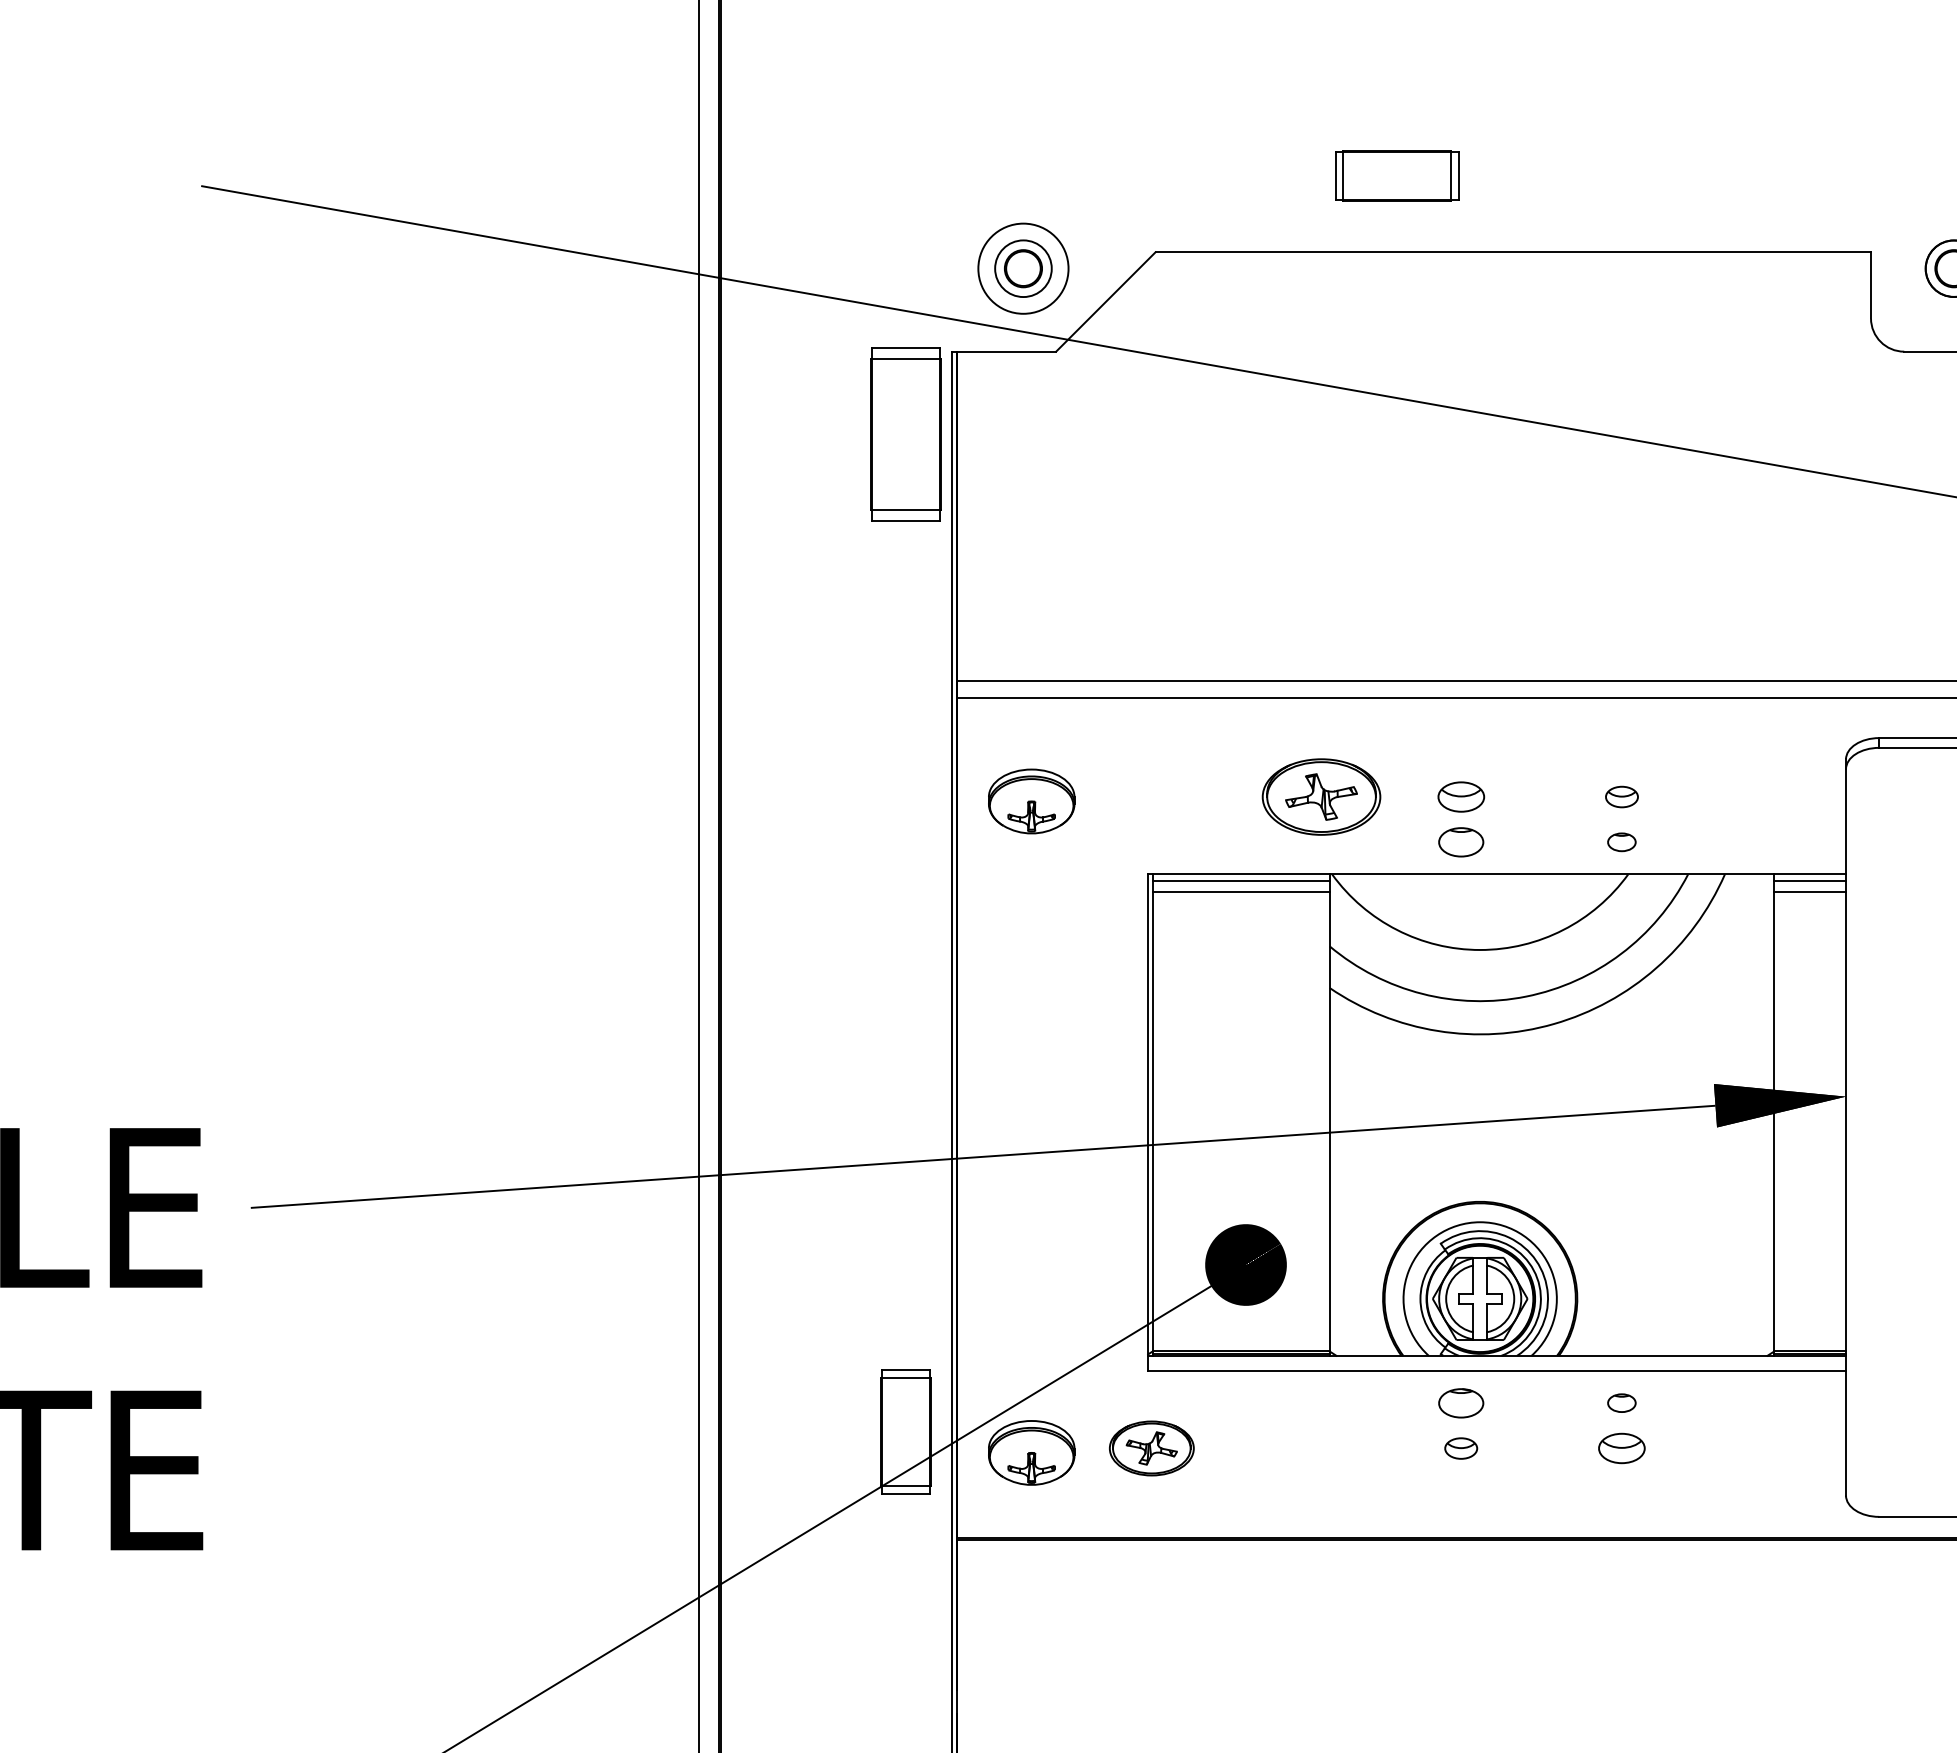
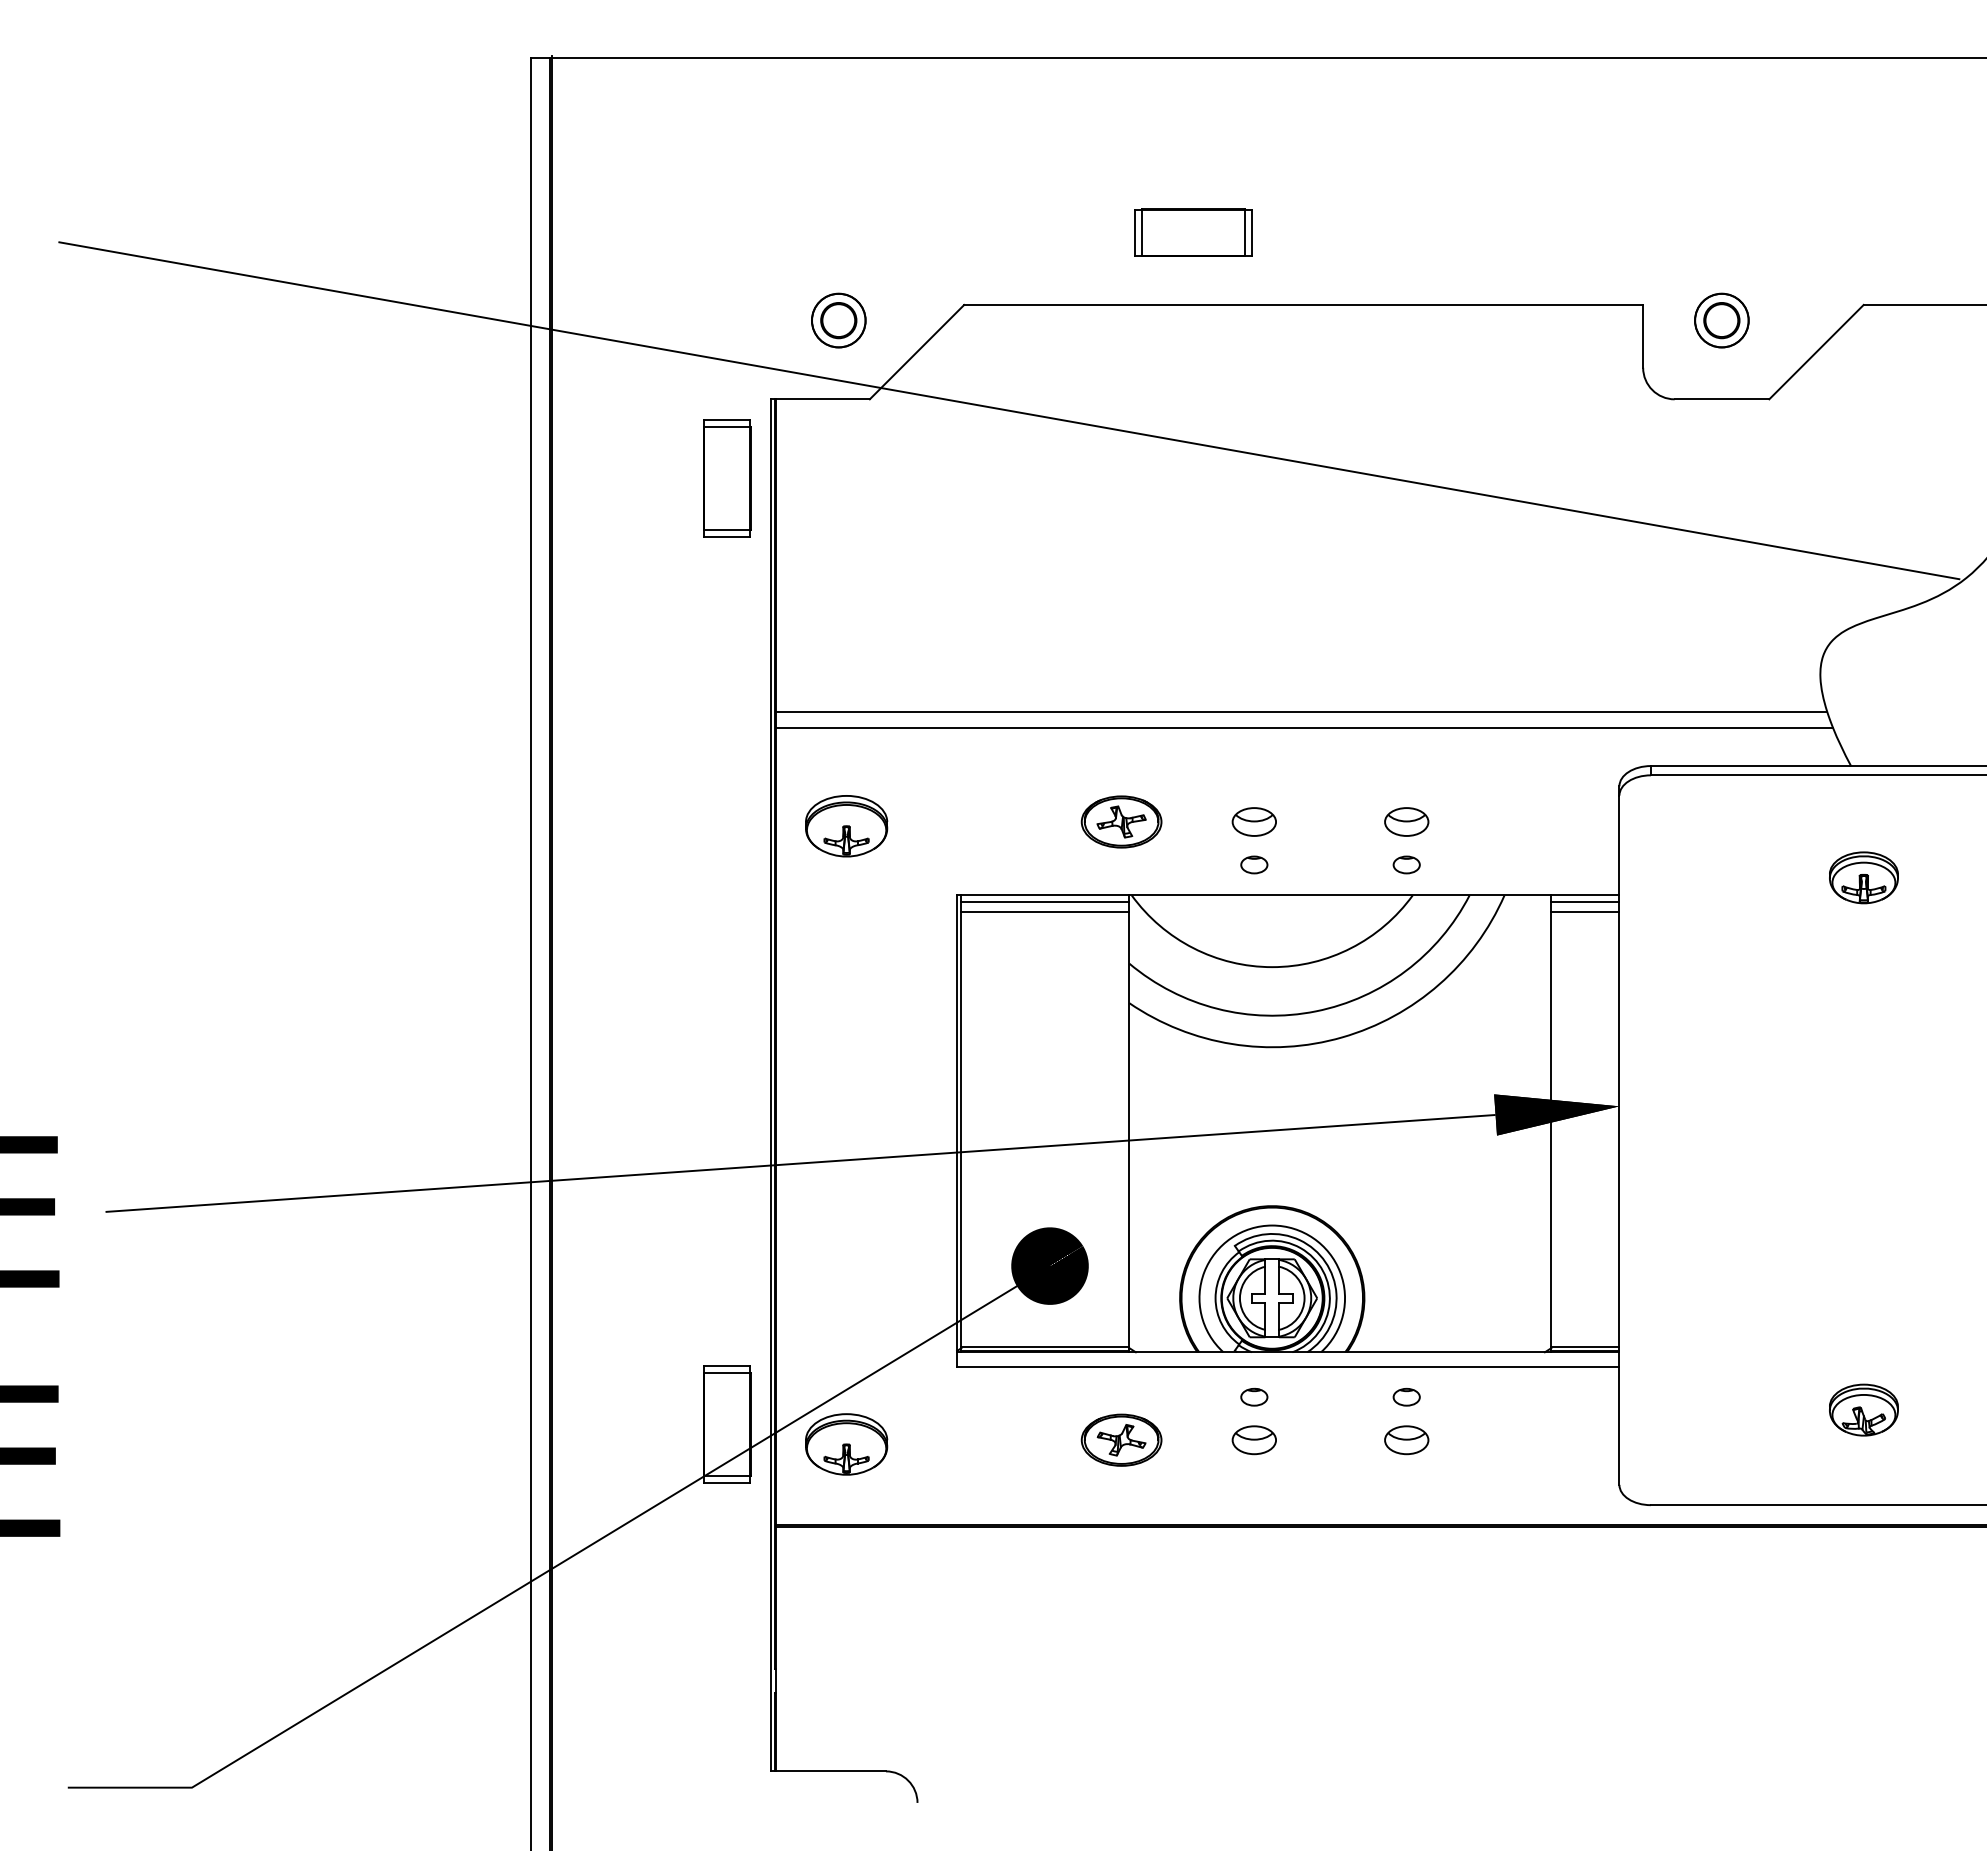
circle: (1023, 268) -> (838, 320), size x0.62
part: (906, 435) -> (727, 478), size x0.71
part: (1321, 796) -> (1121, 821), size x0.71
part: (1621, 796) -> (1406, 821), size x1.43
part: (1461, 841) -> (1254, 864), size x0.62
part: (1461, 1402) -> (1254, 1396), size x0.62
part: (1151, 1447) -> (1121, 1439), moved
part: (1460, 1448) -> (1253, 1440), size x1.43

